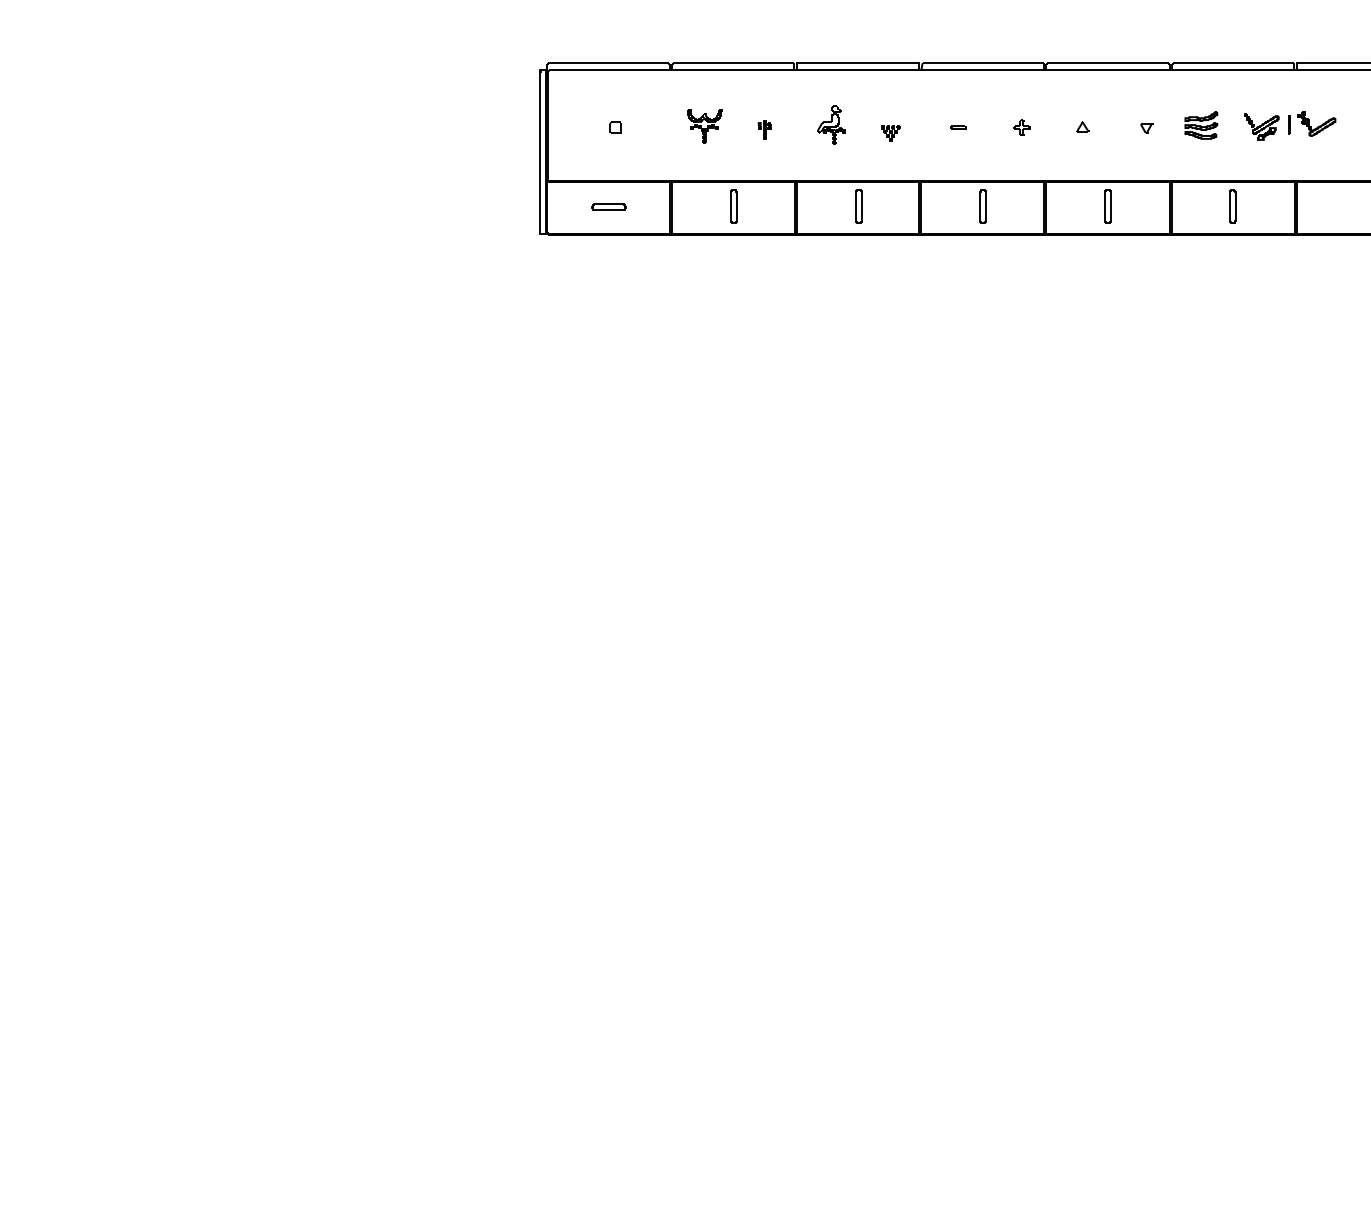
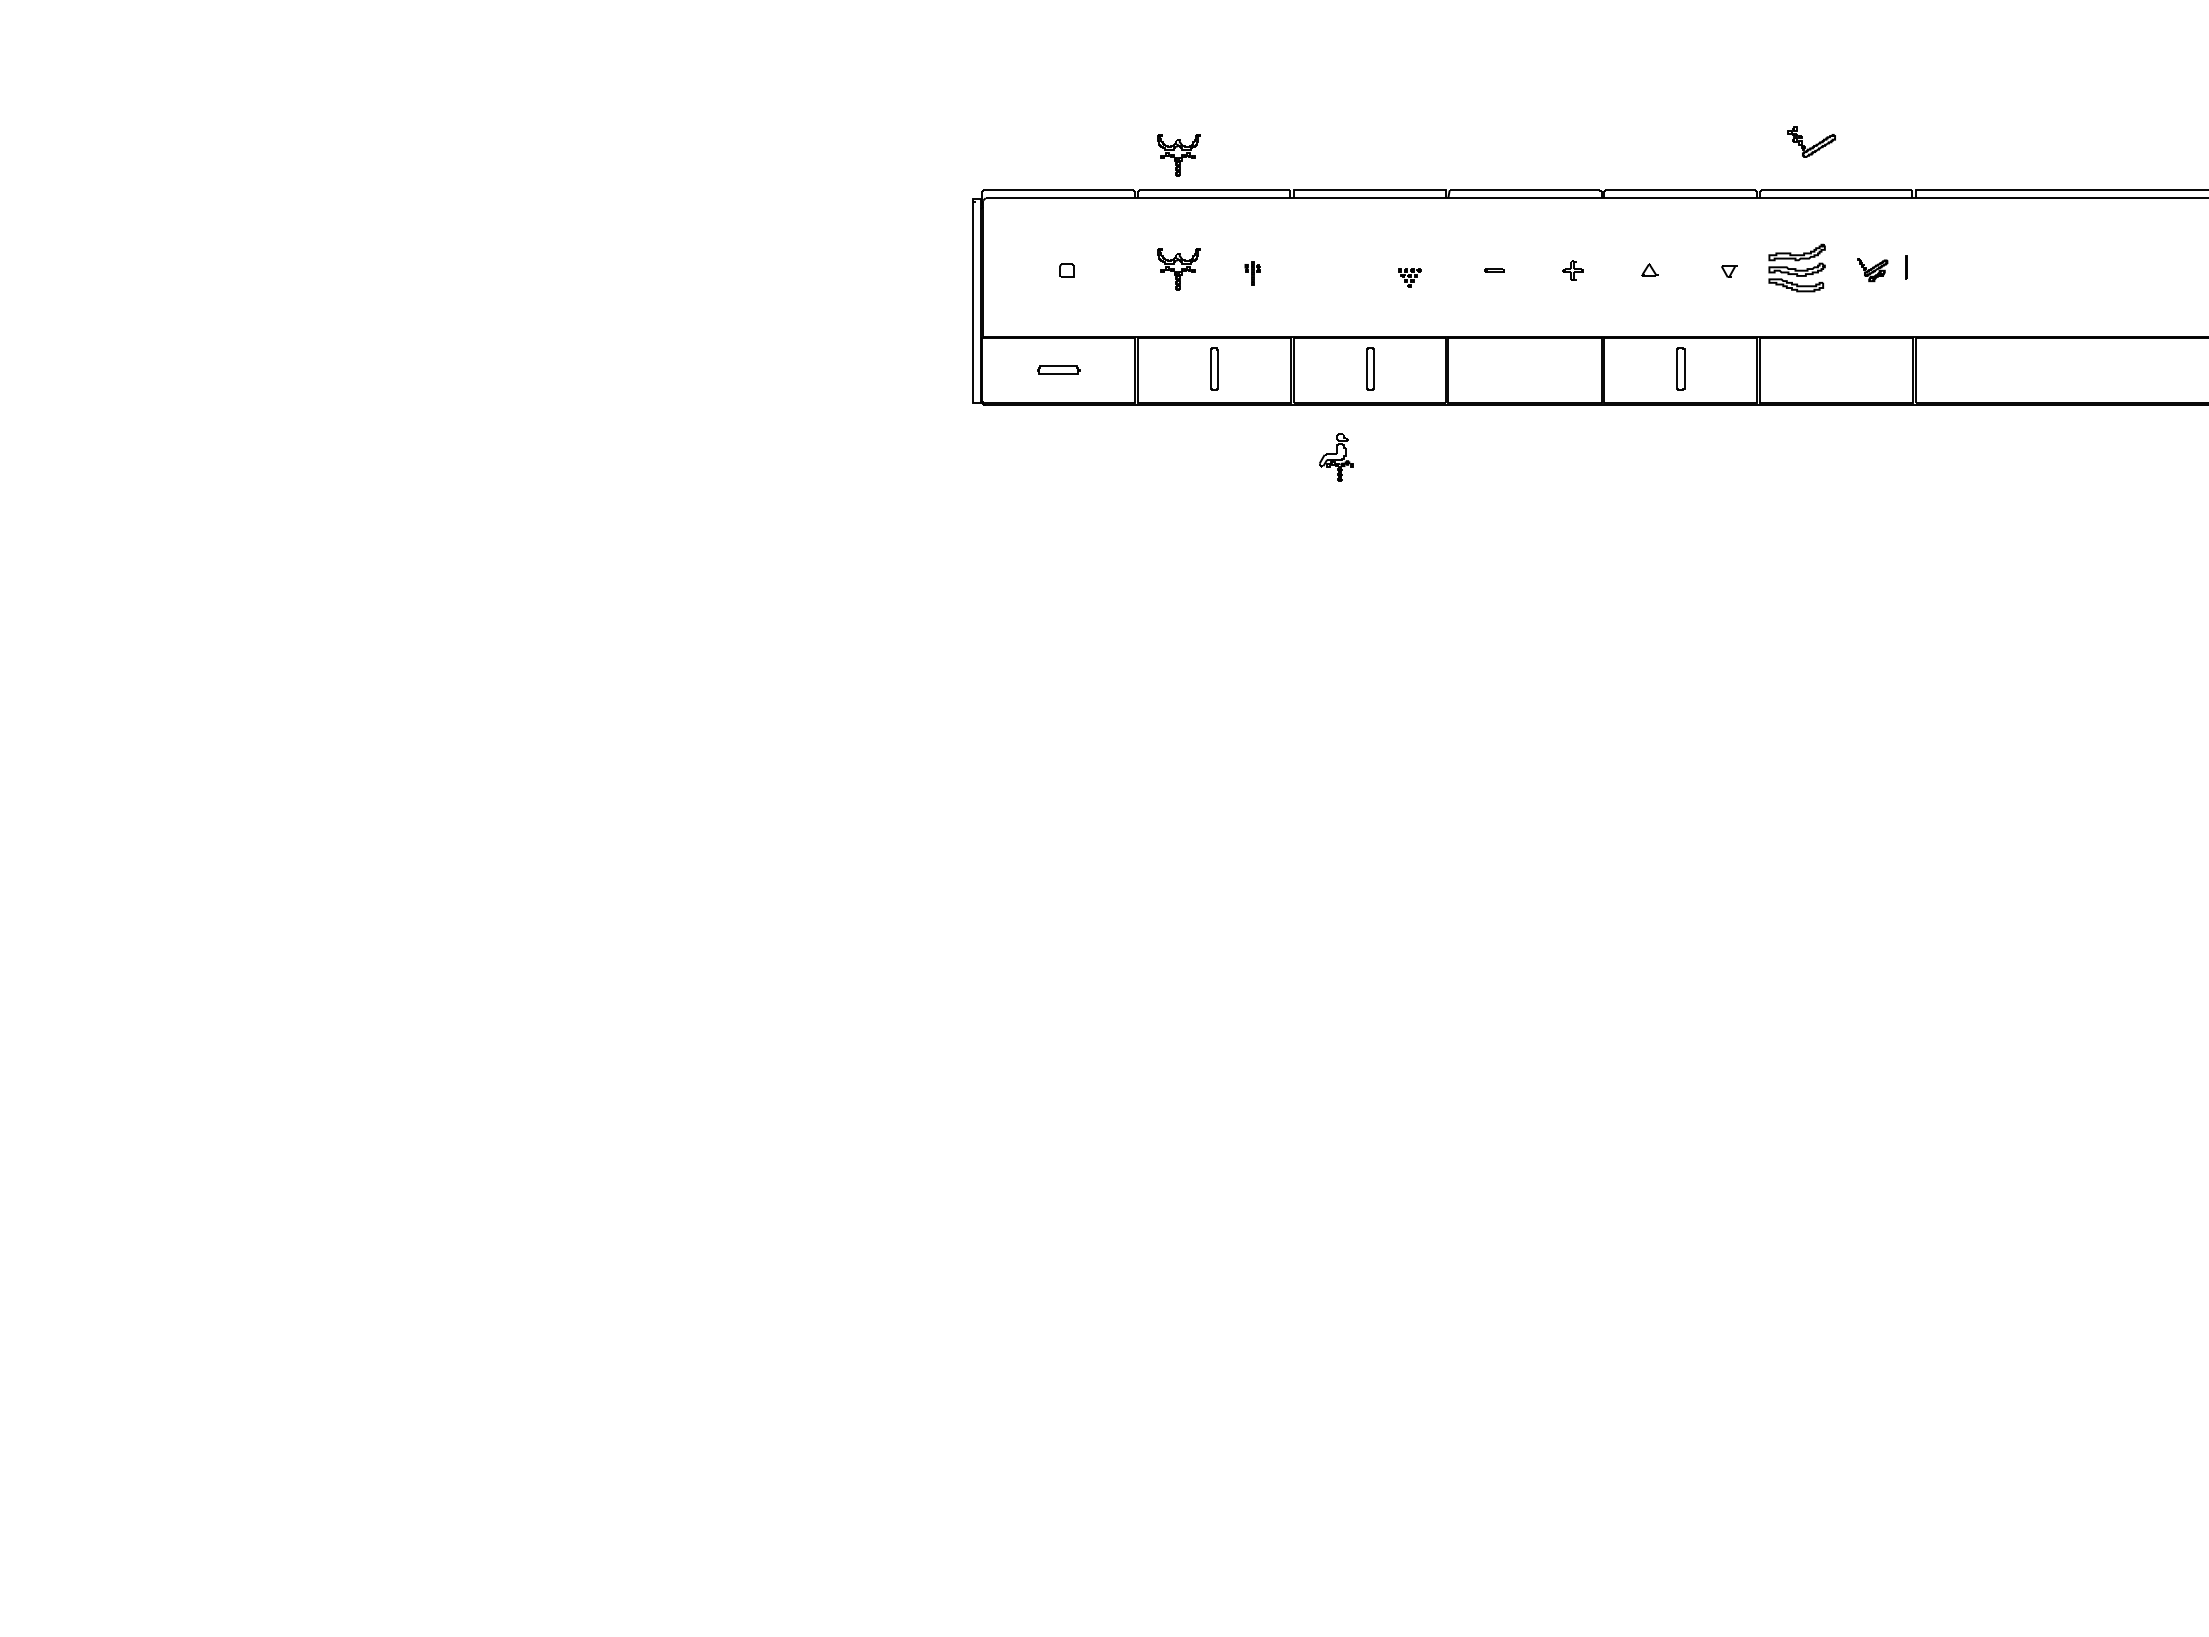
part: (704, 35) -> (1178, 155), added
part: (1316, 123) -> (1811, 141), moved
part: (831, 125) -> (1336, 457), moved
part: (1200, 125) -> (1796, 267), size x1.4
part: (1261, 126) -> (1872, 269), size x0.7
part: (982, 206) -> (1524, 368), removed
part: (1232, 206) -> (1836, 368), removed

